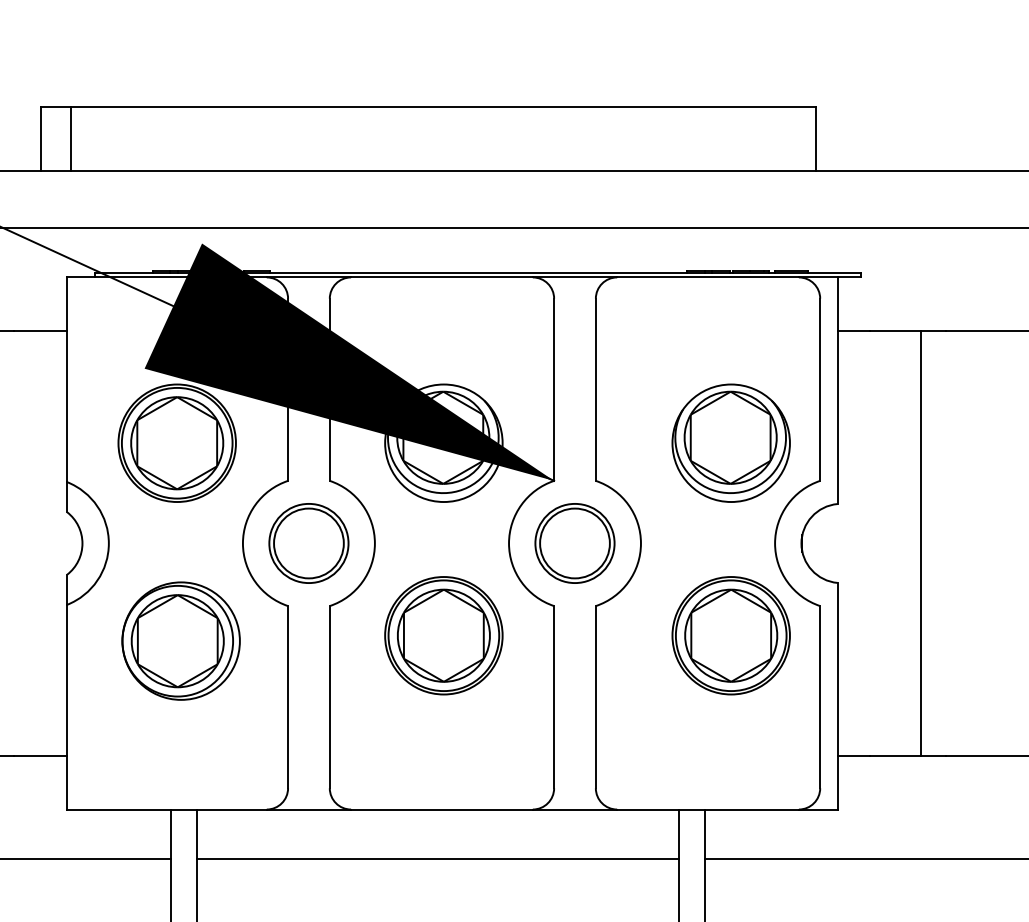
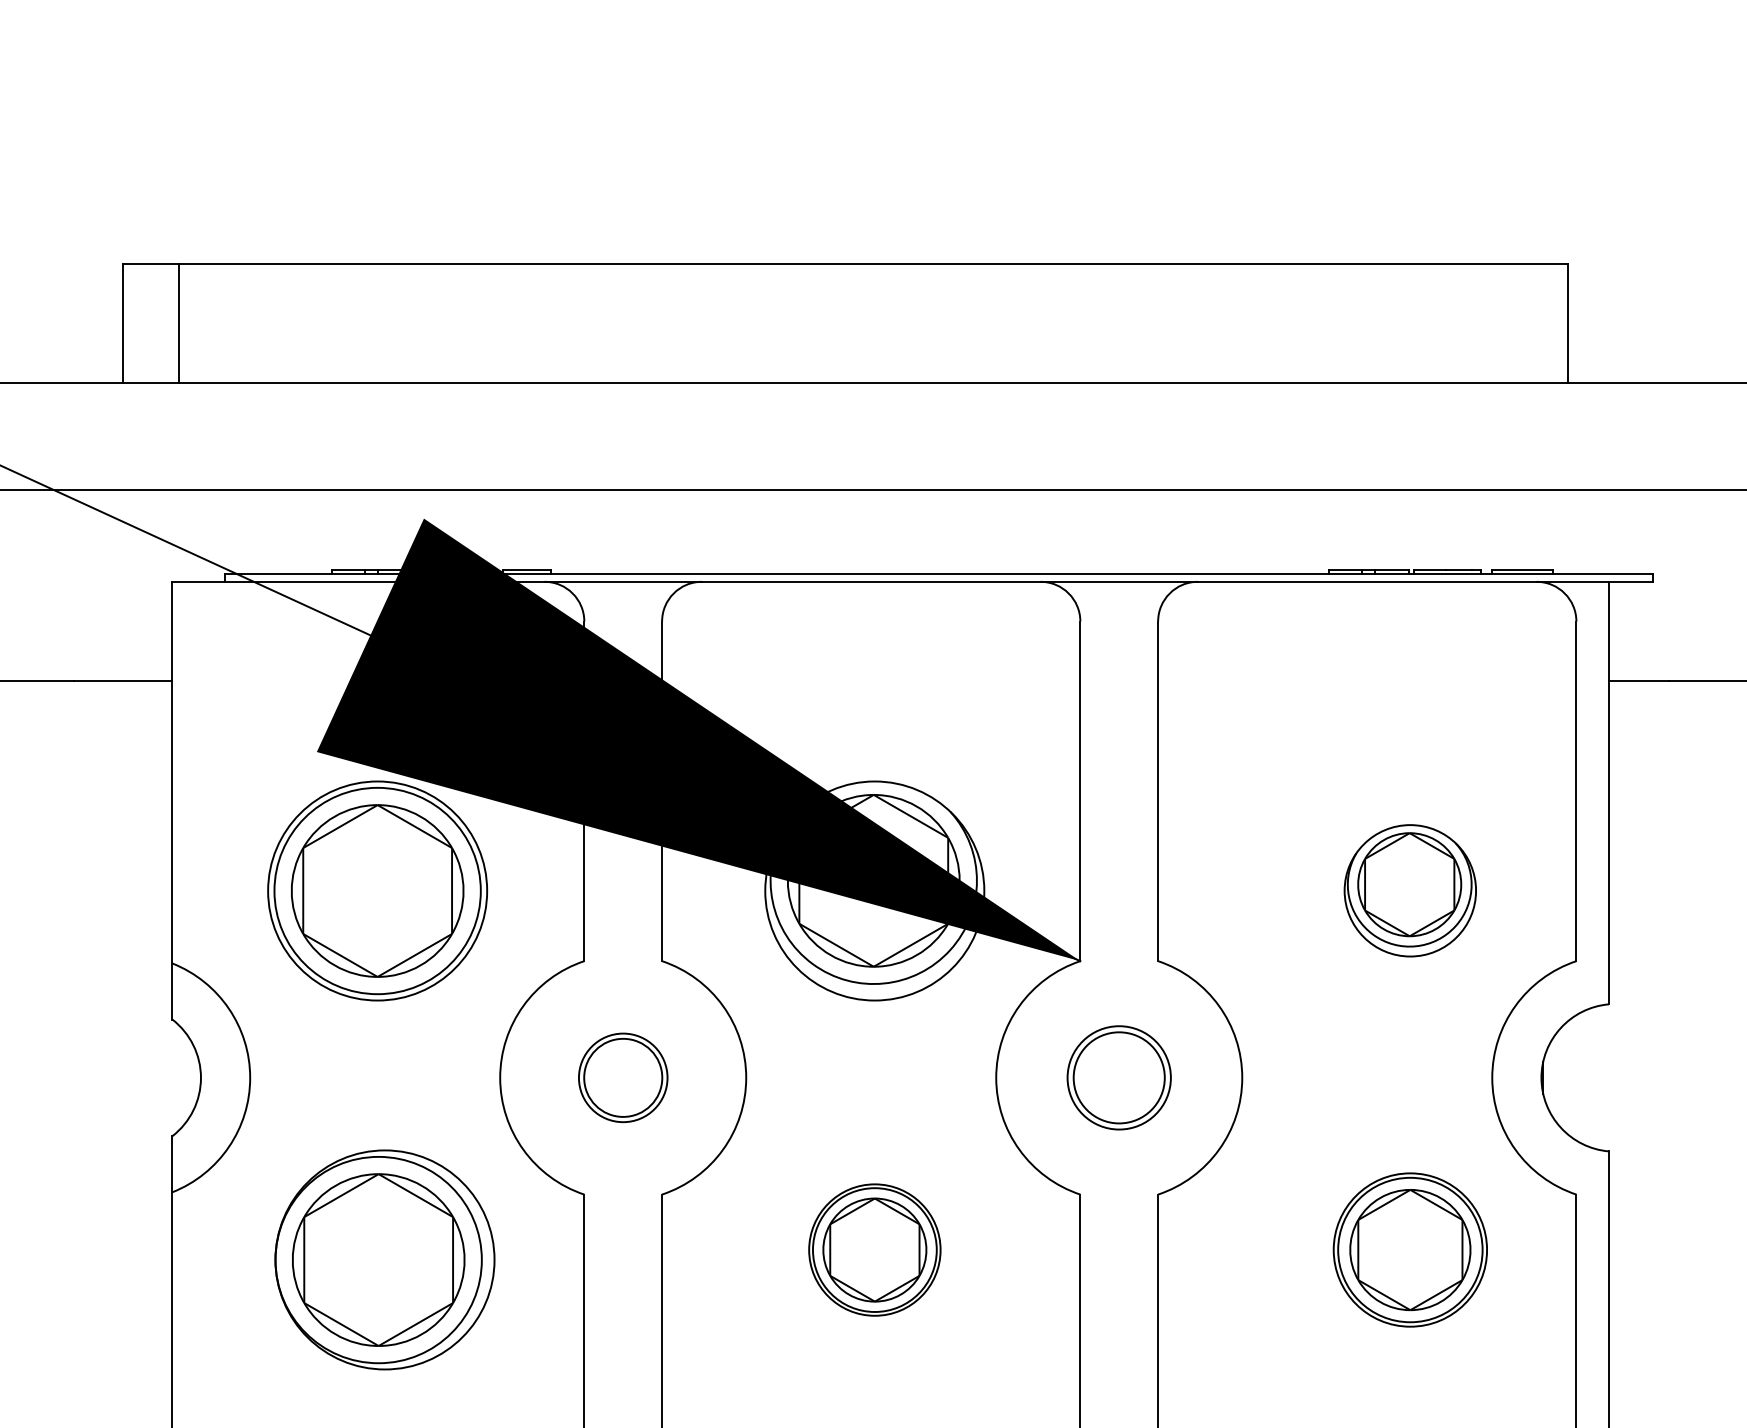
part: (730, 442) -> (1409, 889), size x0.6
part: (308, 543) -> (622, 1077), size x0.6
part: (574, 543) -> (1118, 1077), size x0.7
part: (443, 635) -> (874, 1249), size x0.6
part: (730, 635) -> (1409, 1249), size x0.7

